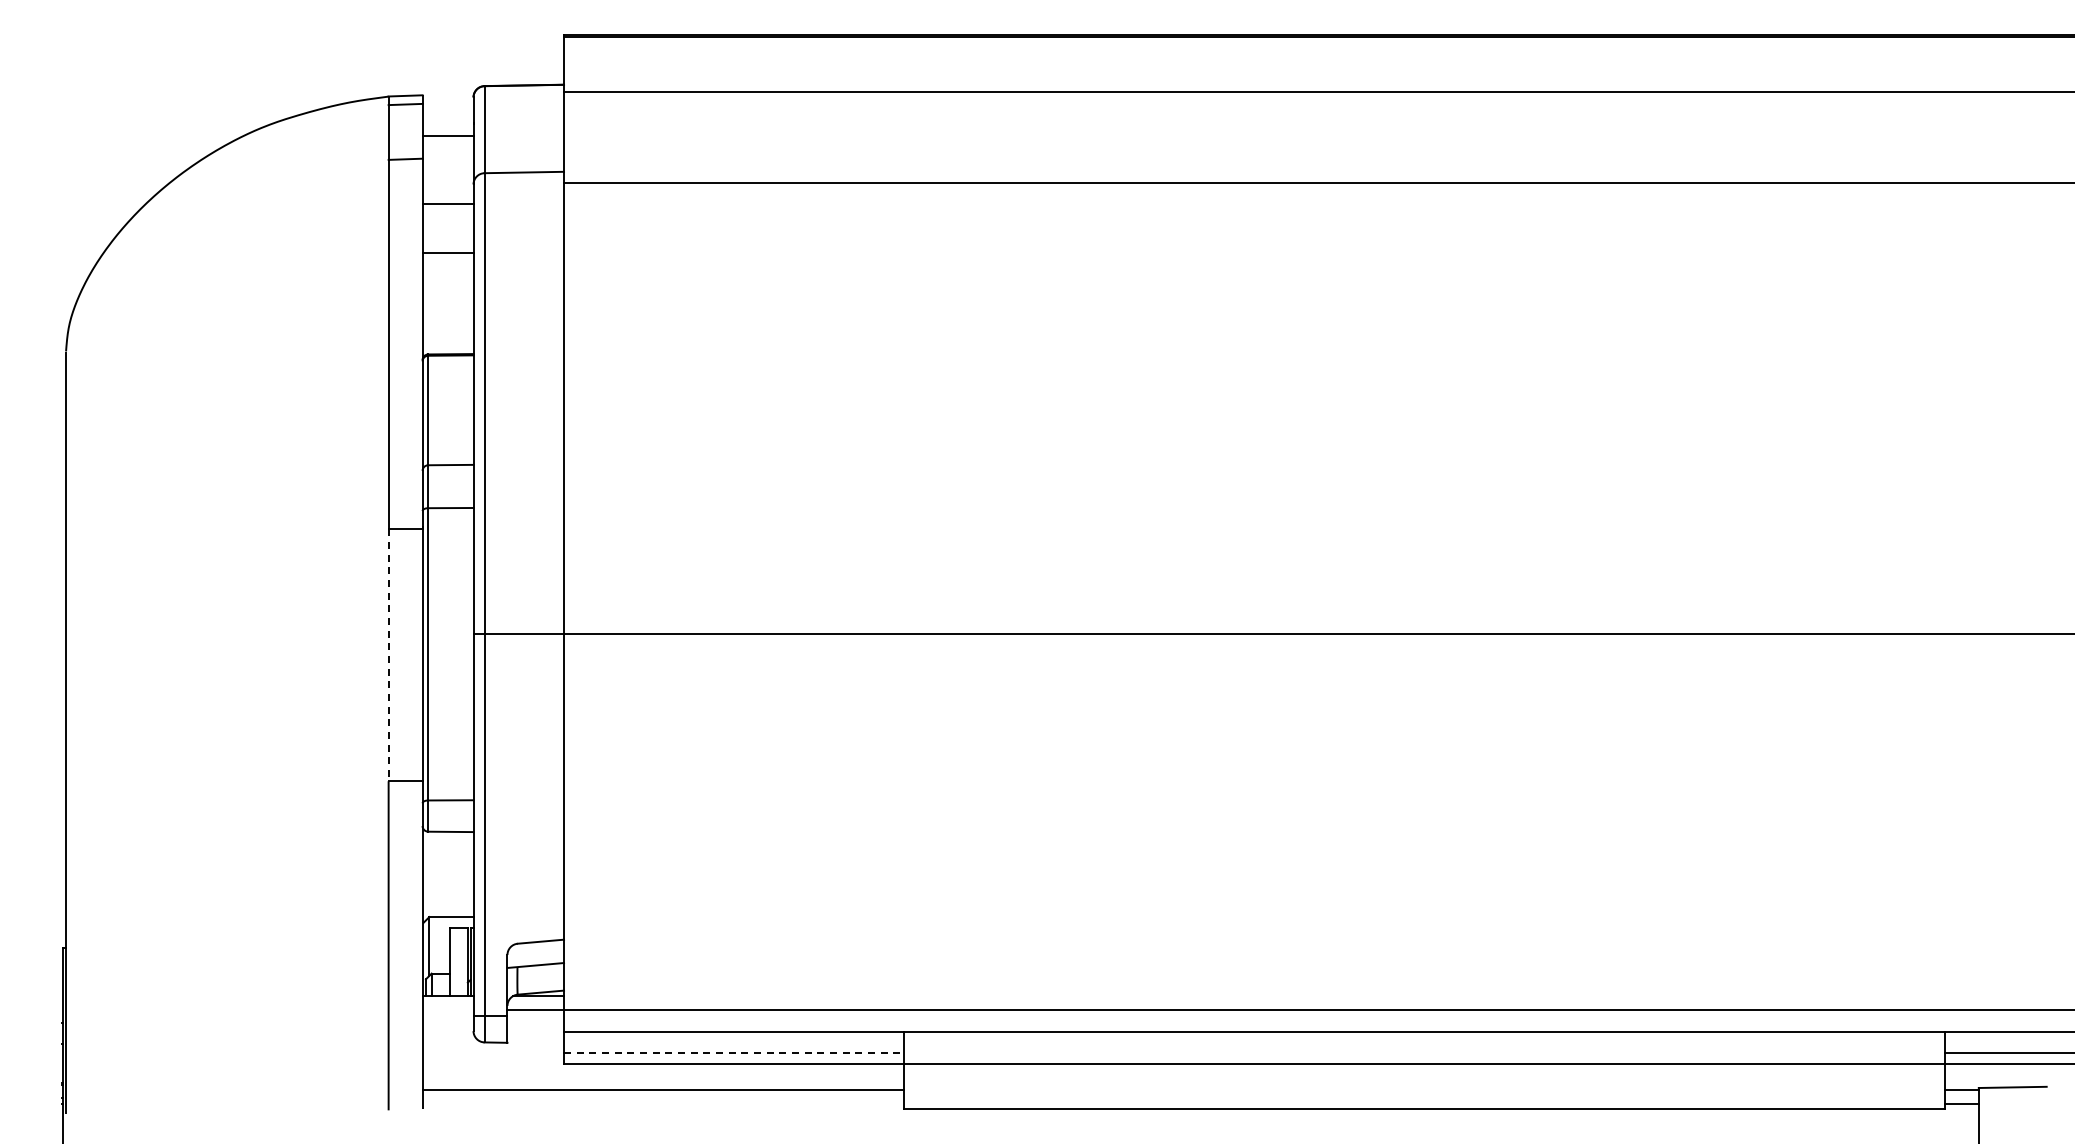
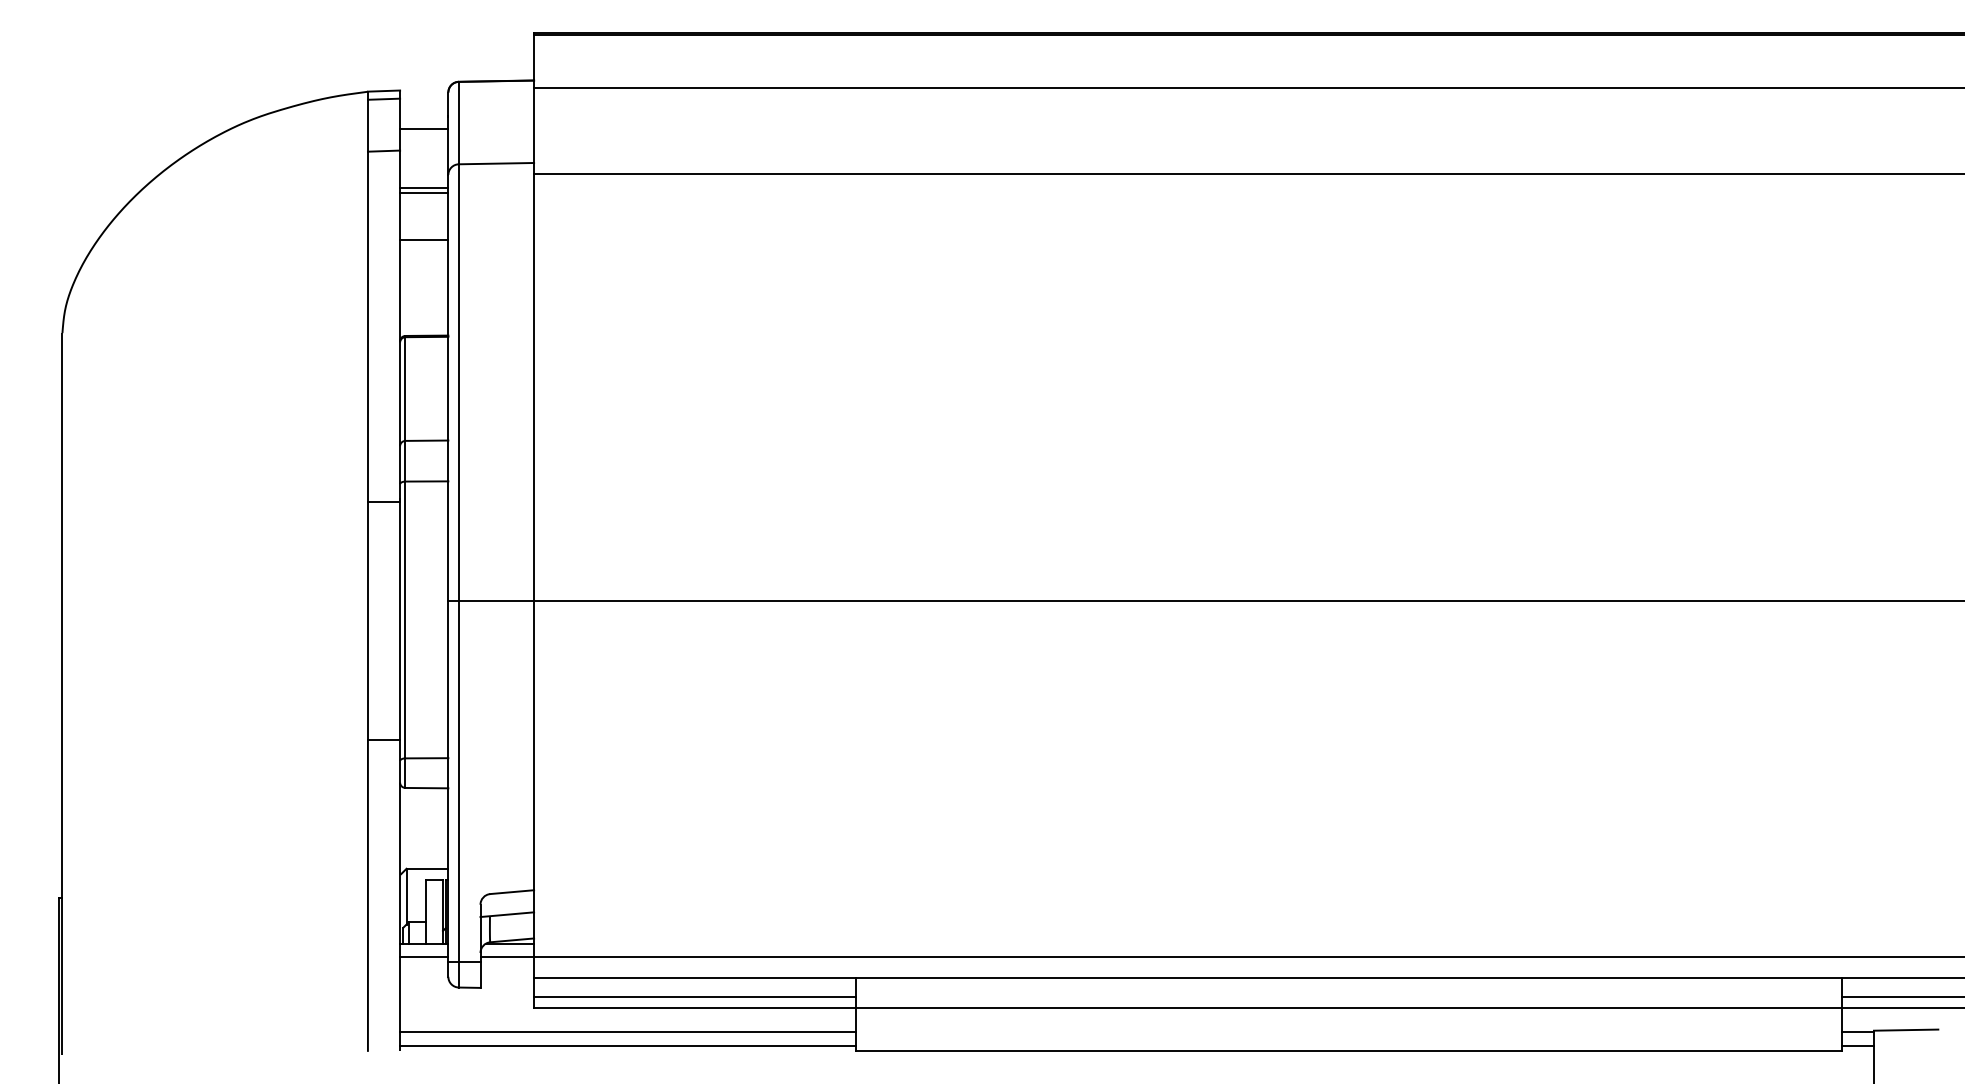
line: (447, 198) -> (423, 188), added
line: (388, 655) -> (367, 621), dashed -> solid
line: (447, 1010) -> (423, 957), added
line: (733, 1052) -> (694, 997), dashed -> solid
line: (662, 1103) -> (627, 1045), added

